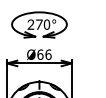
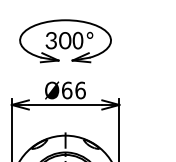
text: (34, 24) -> (57, 40), 27 -> 30

